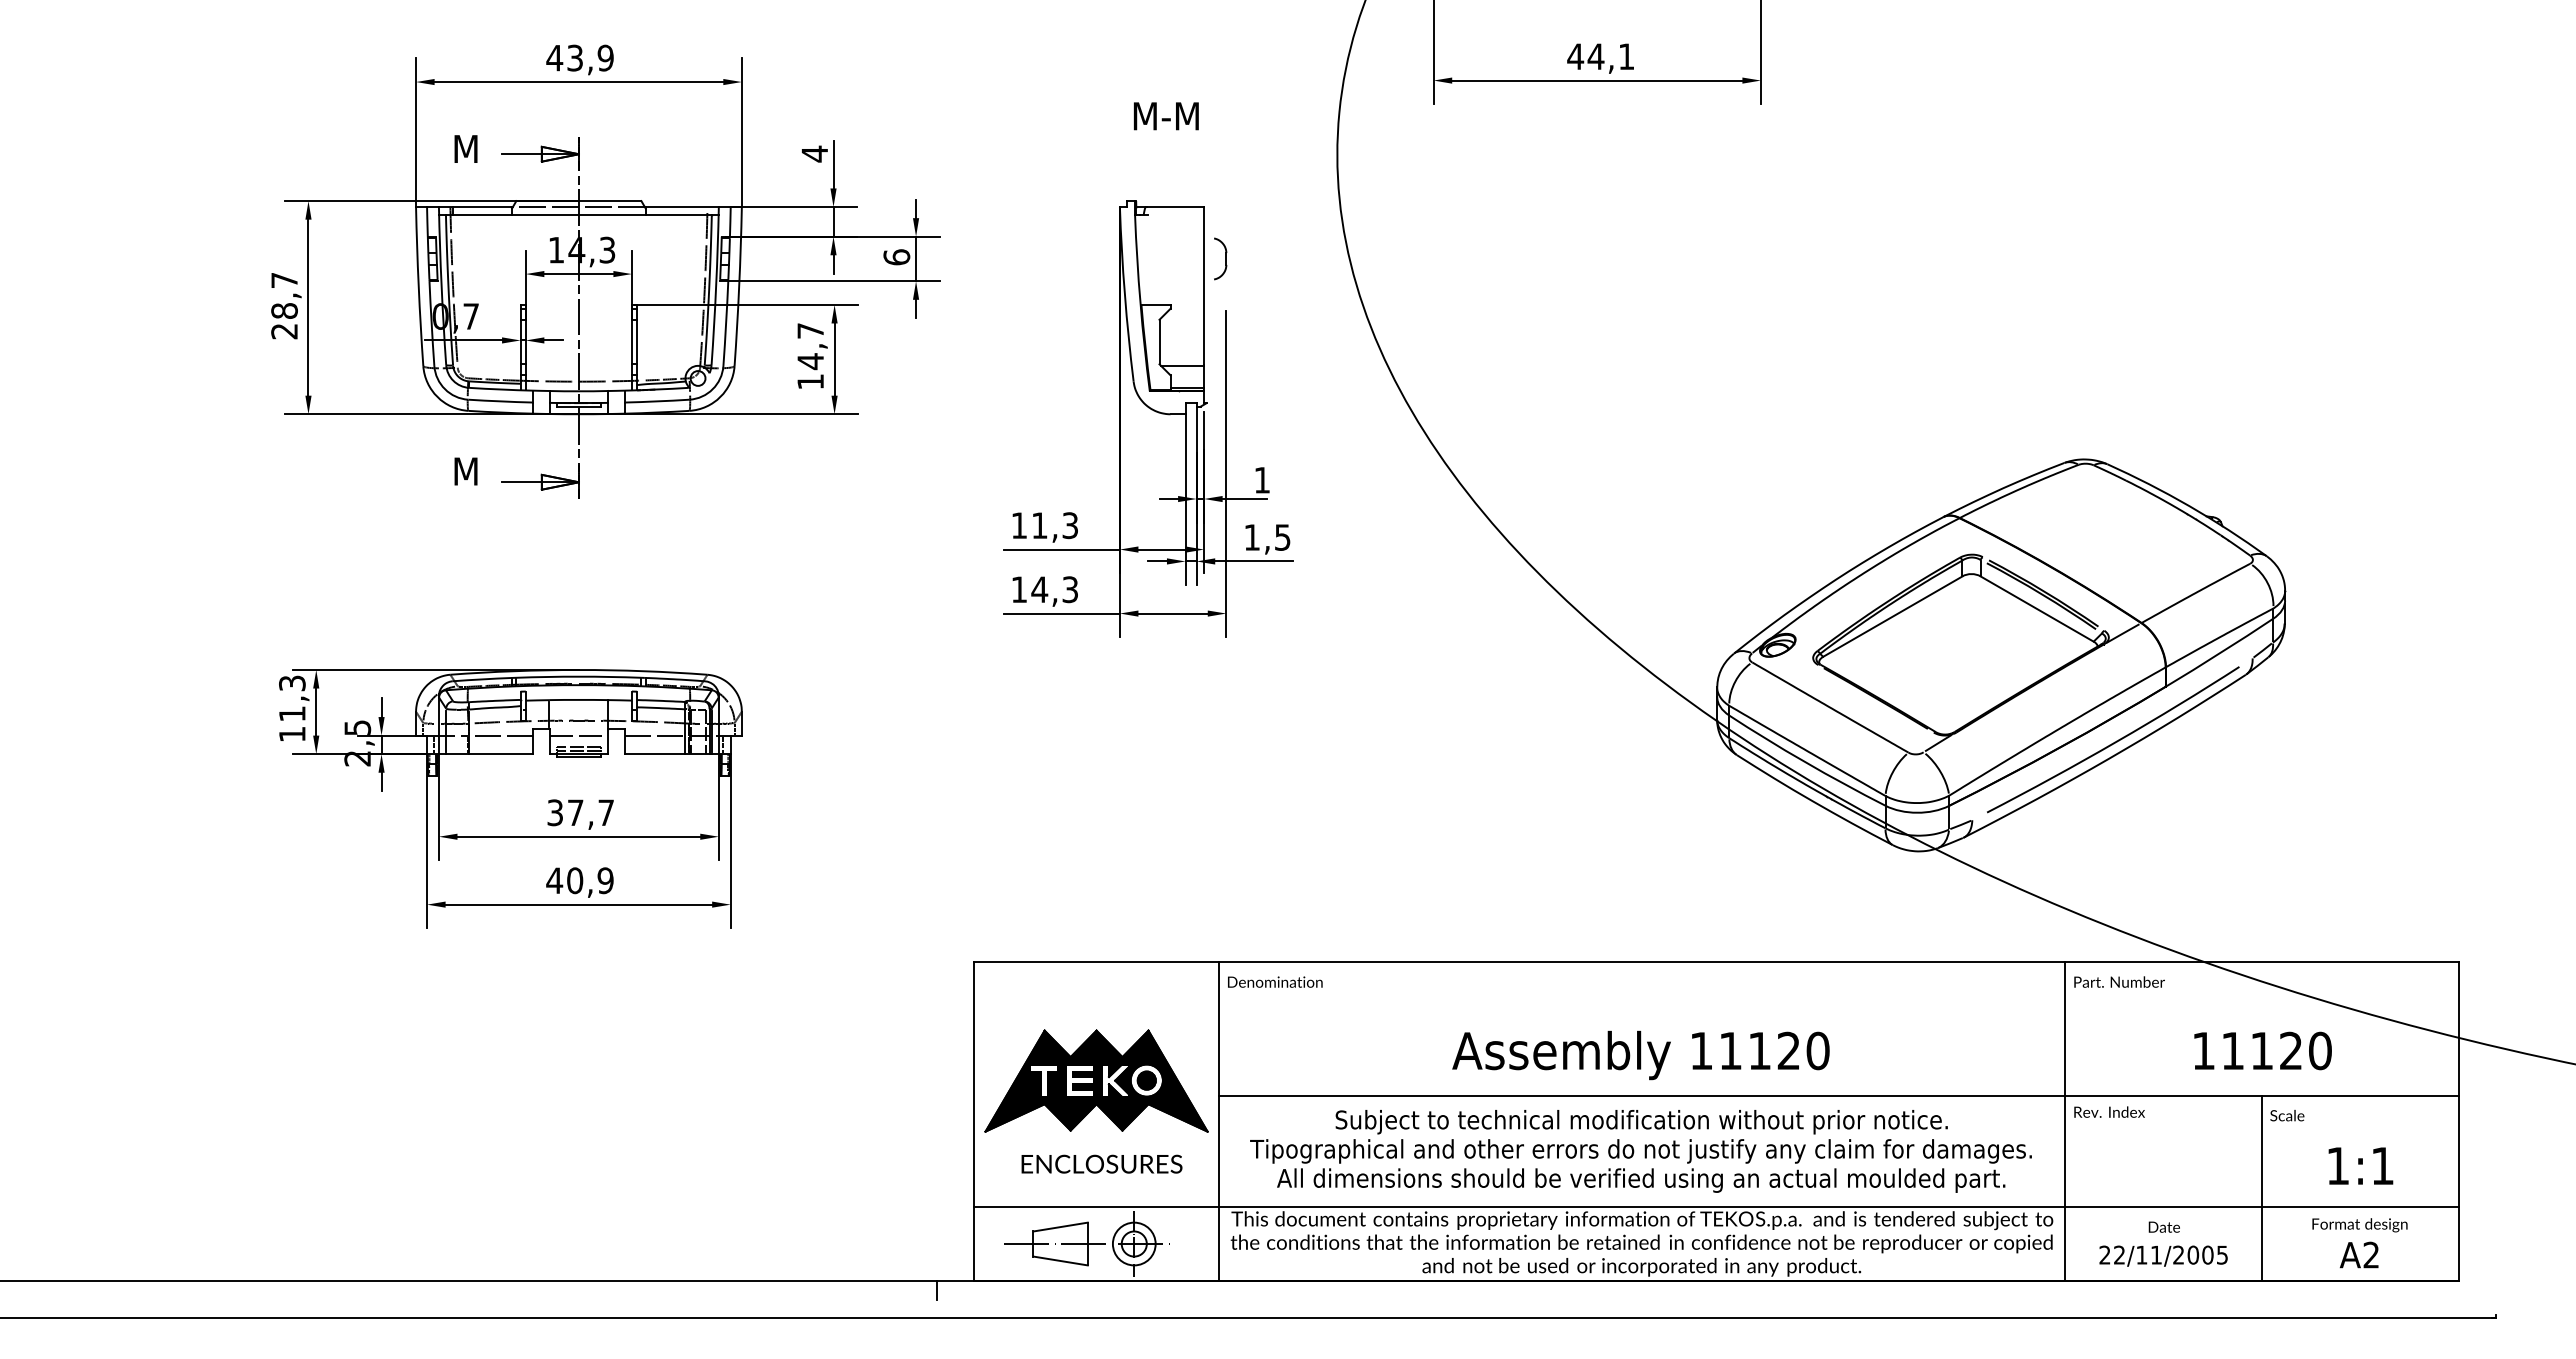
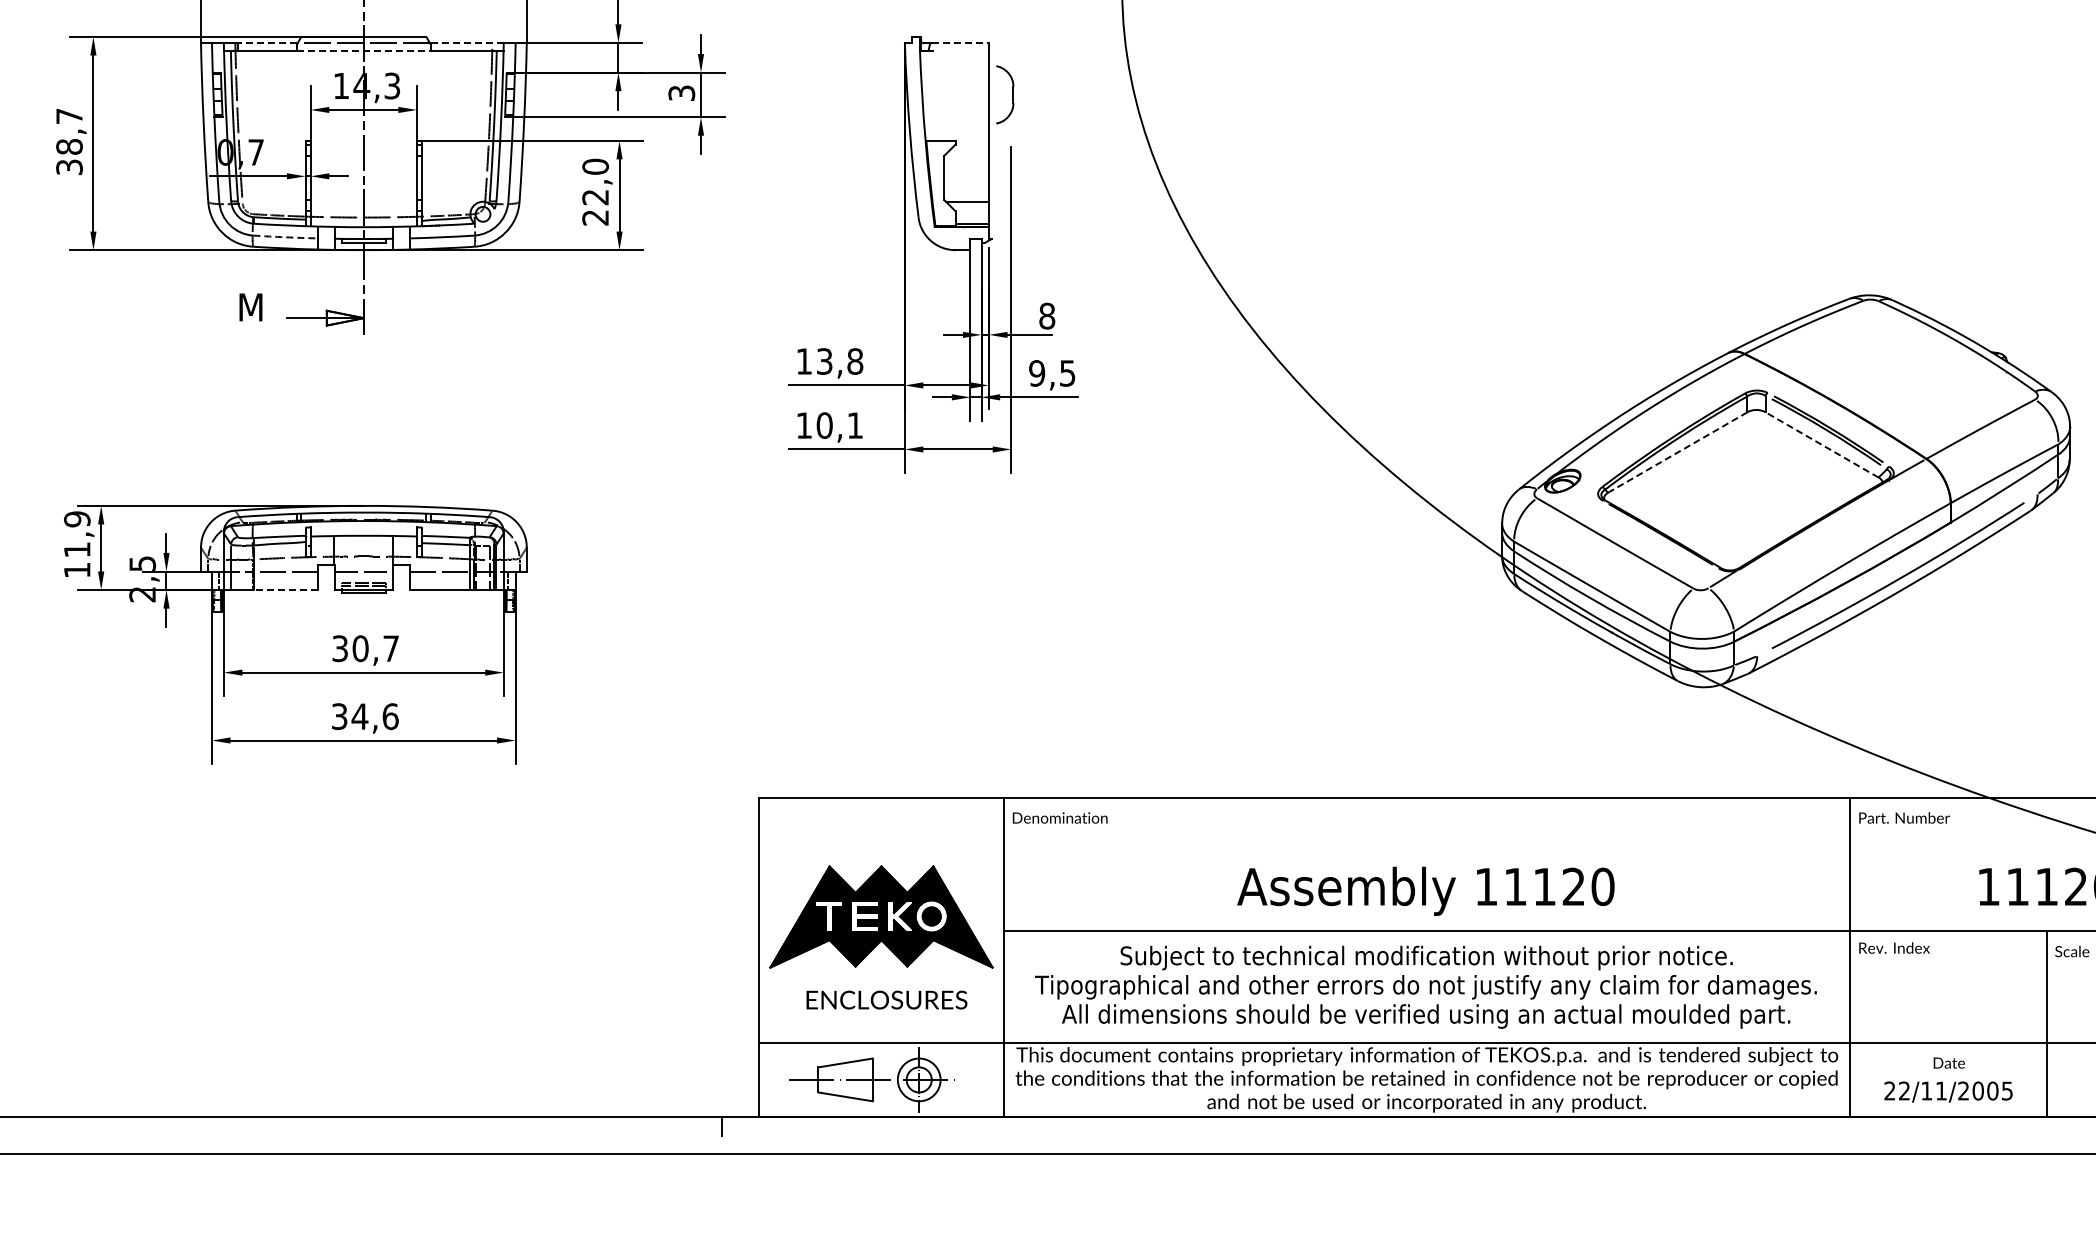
line: (482, 207) -> (267, 43), solid -> dashed
line: (682, 207) -> (467, 43), solid -> dashed
line: (1176, 207) -> (961, 43), solid -> dashed
line: (578, 215) -> (363, 51), solid -> dashed
text: (896, 257) -> (681, 93), 6 -> 3
part: (1220, 258) -> (1005, 94), size x1.4
text: (284, 331) -> (69, 167), 28,7 -> 38,7
text: (810, 355) -> (595, 191), 14,7 -> 22,0
arc: (500, 401) -> (285, 237), solid -> dashed
text: (1262, 479) -> (1047, 315), 1 -> 8
text: (1055, 525) -> (840, 361), 11,3 -> 13,8
text: (1252, 537) -> (1037, 373), 1,5 -> 9,5
text: (1054, 589) -> (839, 425), 14,3 -> 10,1
line: (2036, 608) -> (1821, 444), solid -> dashed
line: (1892, 616) -> (1677, 452), solid -> dashed
text: (292, 683) -> (77, 519), 11,3 -> 11,9
line: (501, 754) -> (286, 590), solid -> dashed
text: (575, 812) -> (360, 648), 37,7 -> 30,7
text: (579, 880) -> (364, 716), 40,9 -> 34,6

